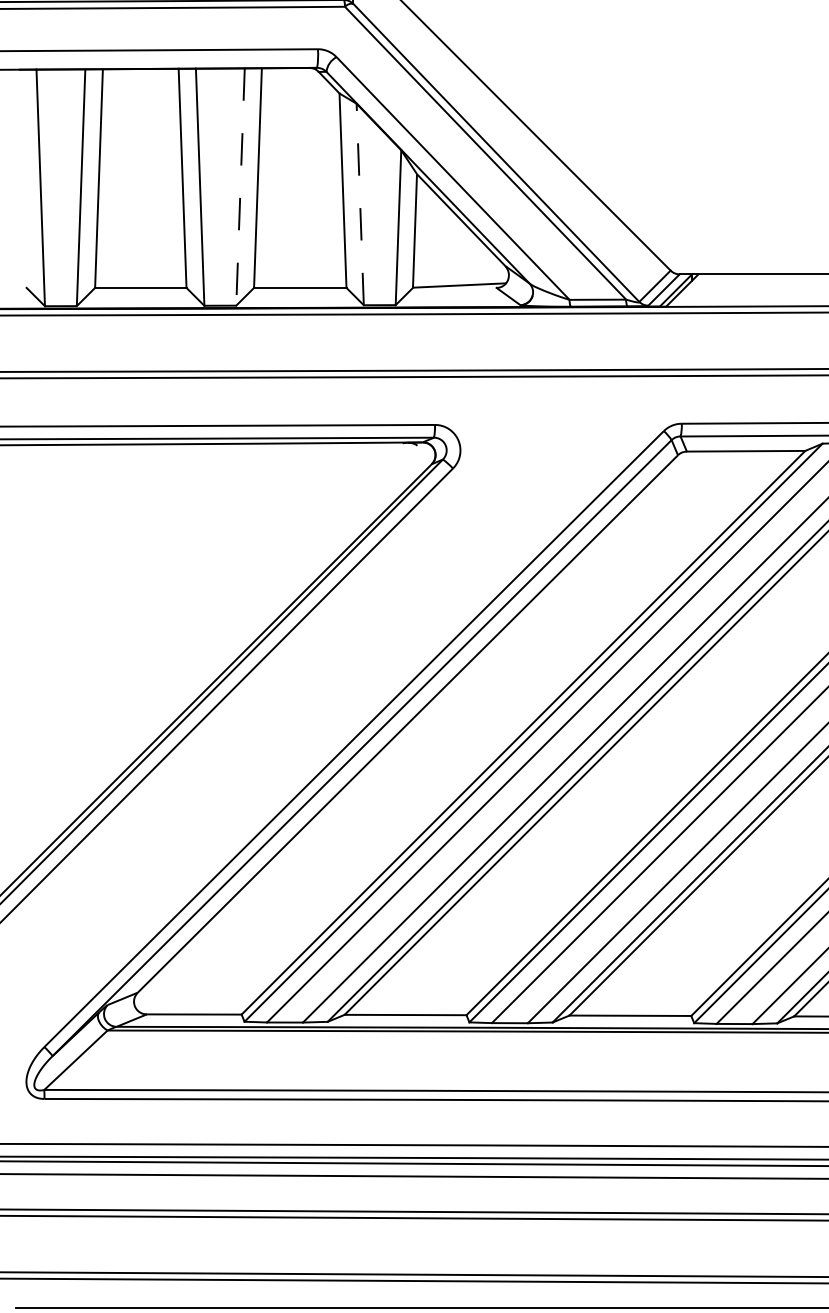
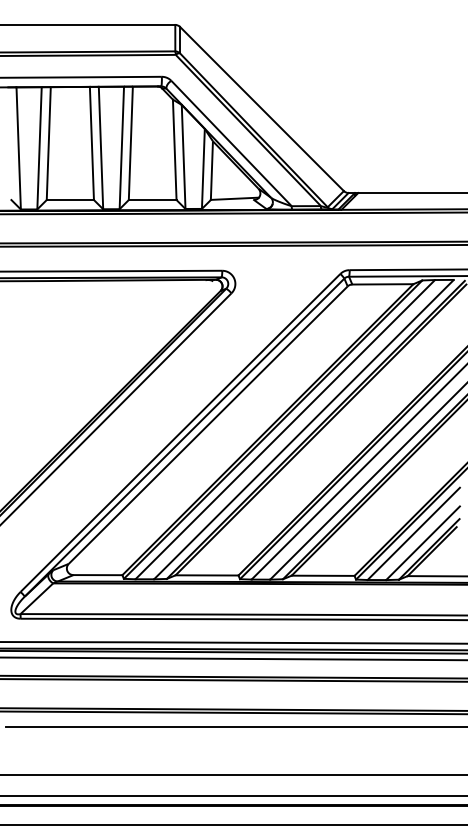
line: (239, 188) -> (121, 148), dashed -> solid
line: (359, 203) -> (183, 156), dashed -> solid

